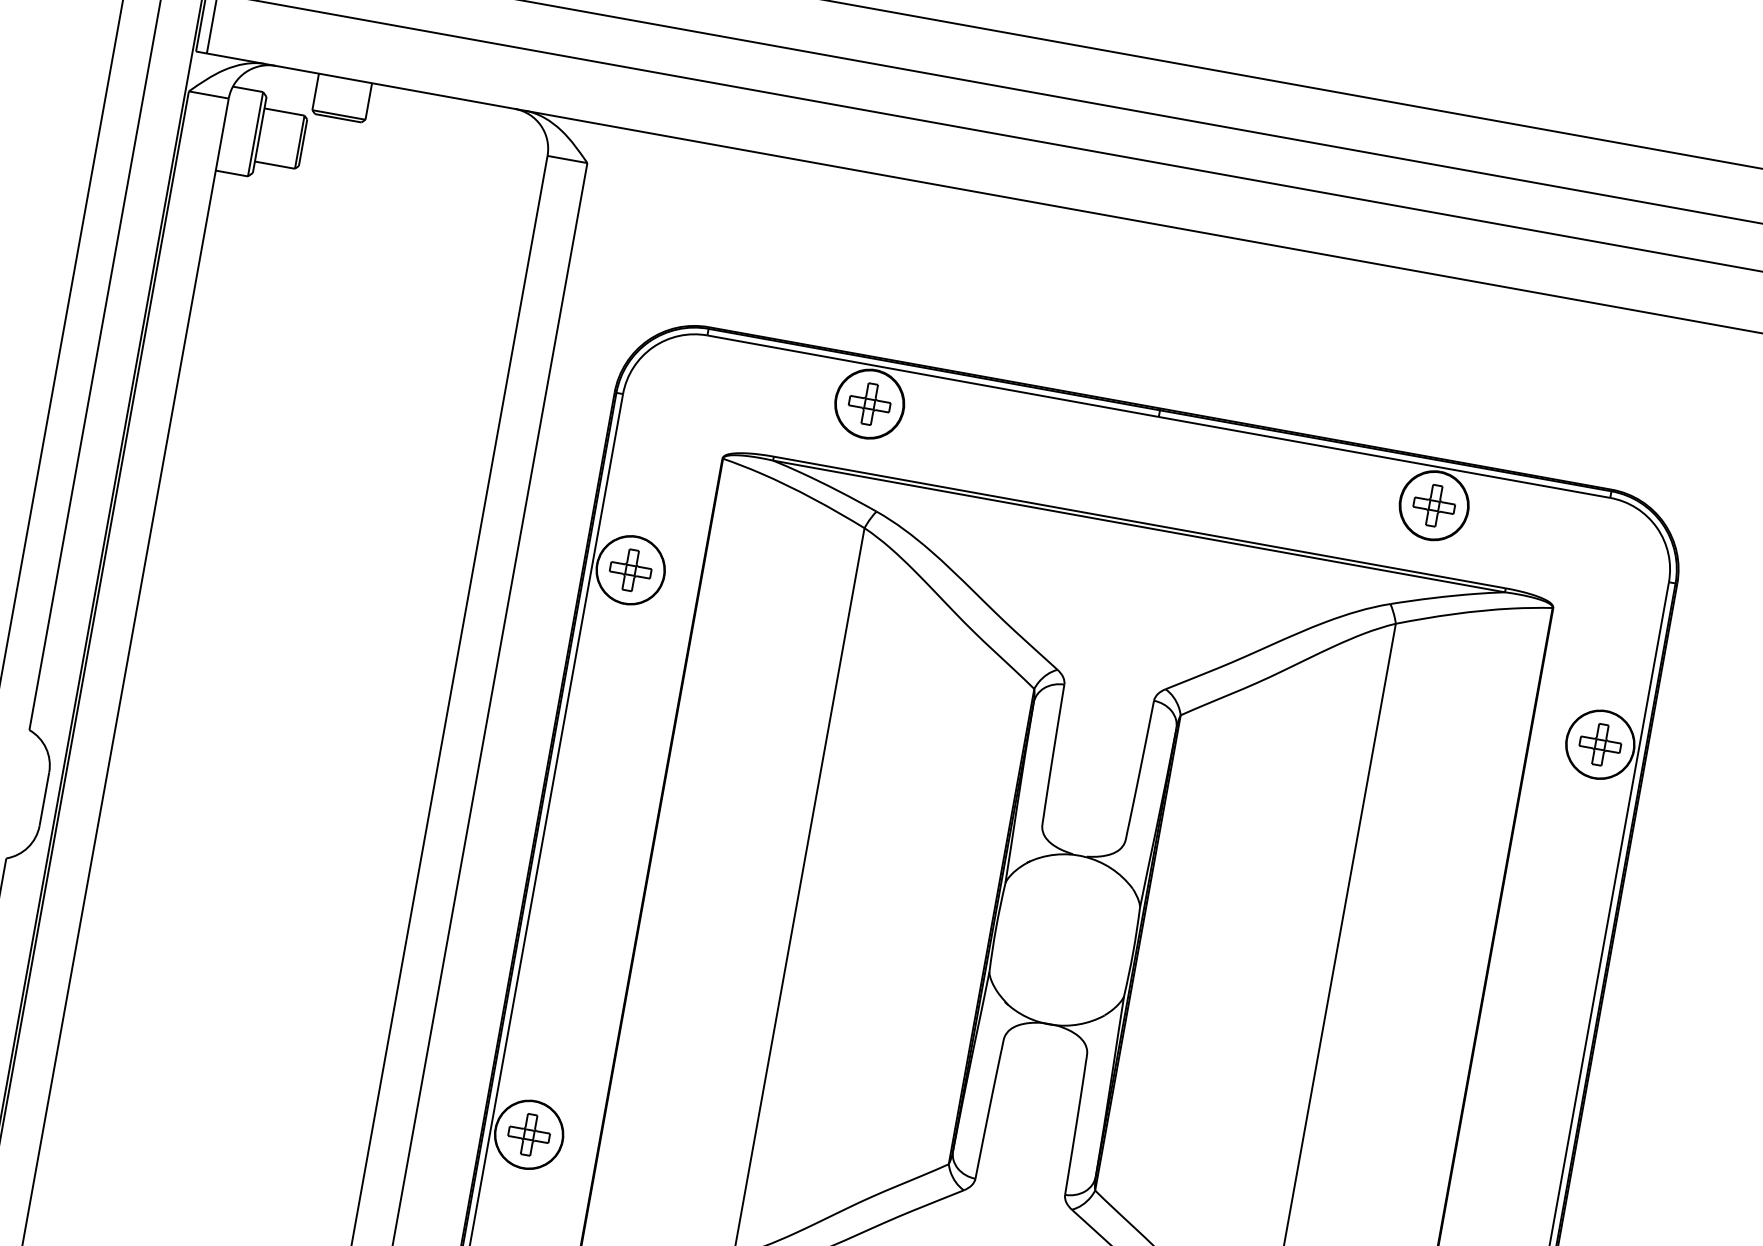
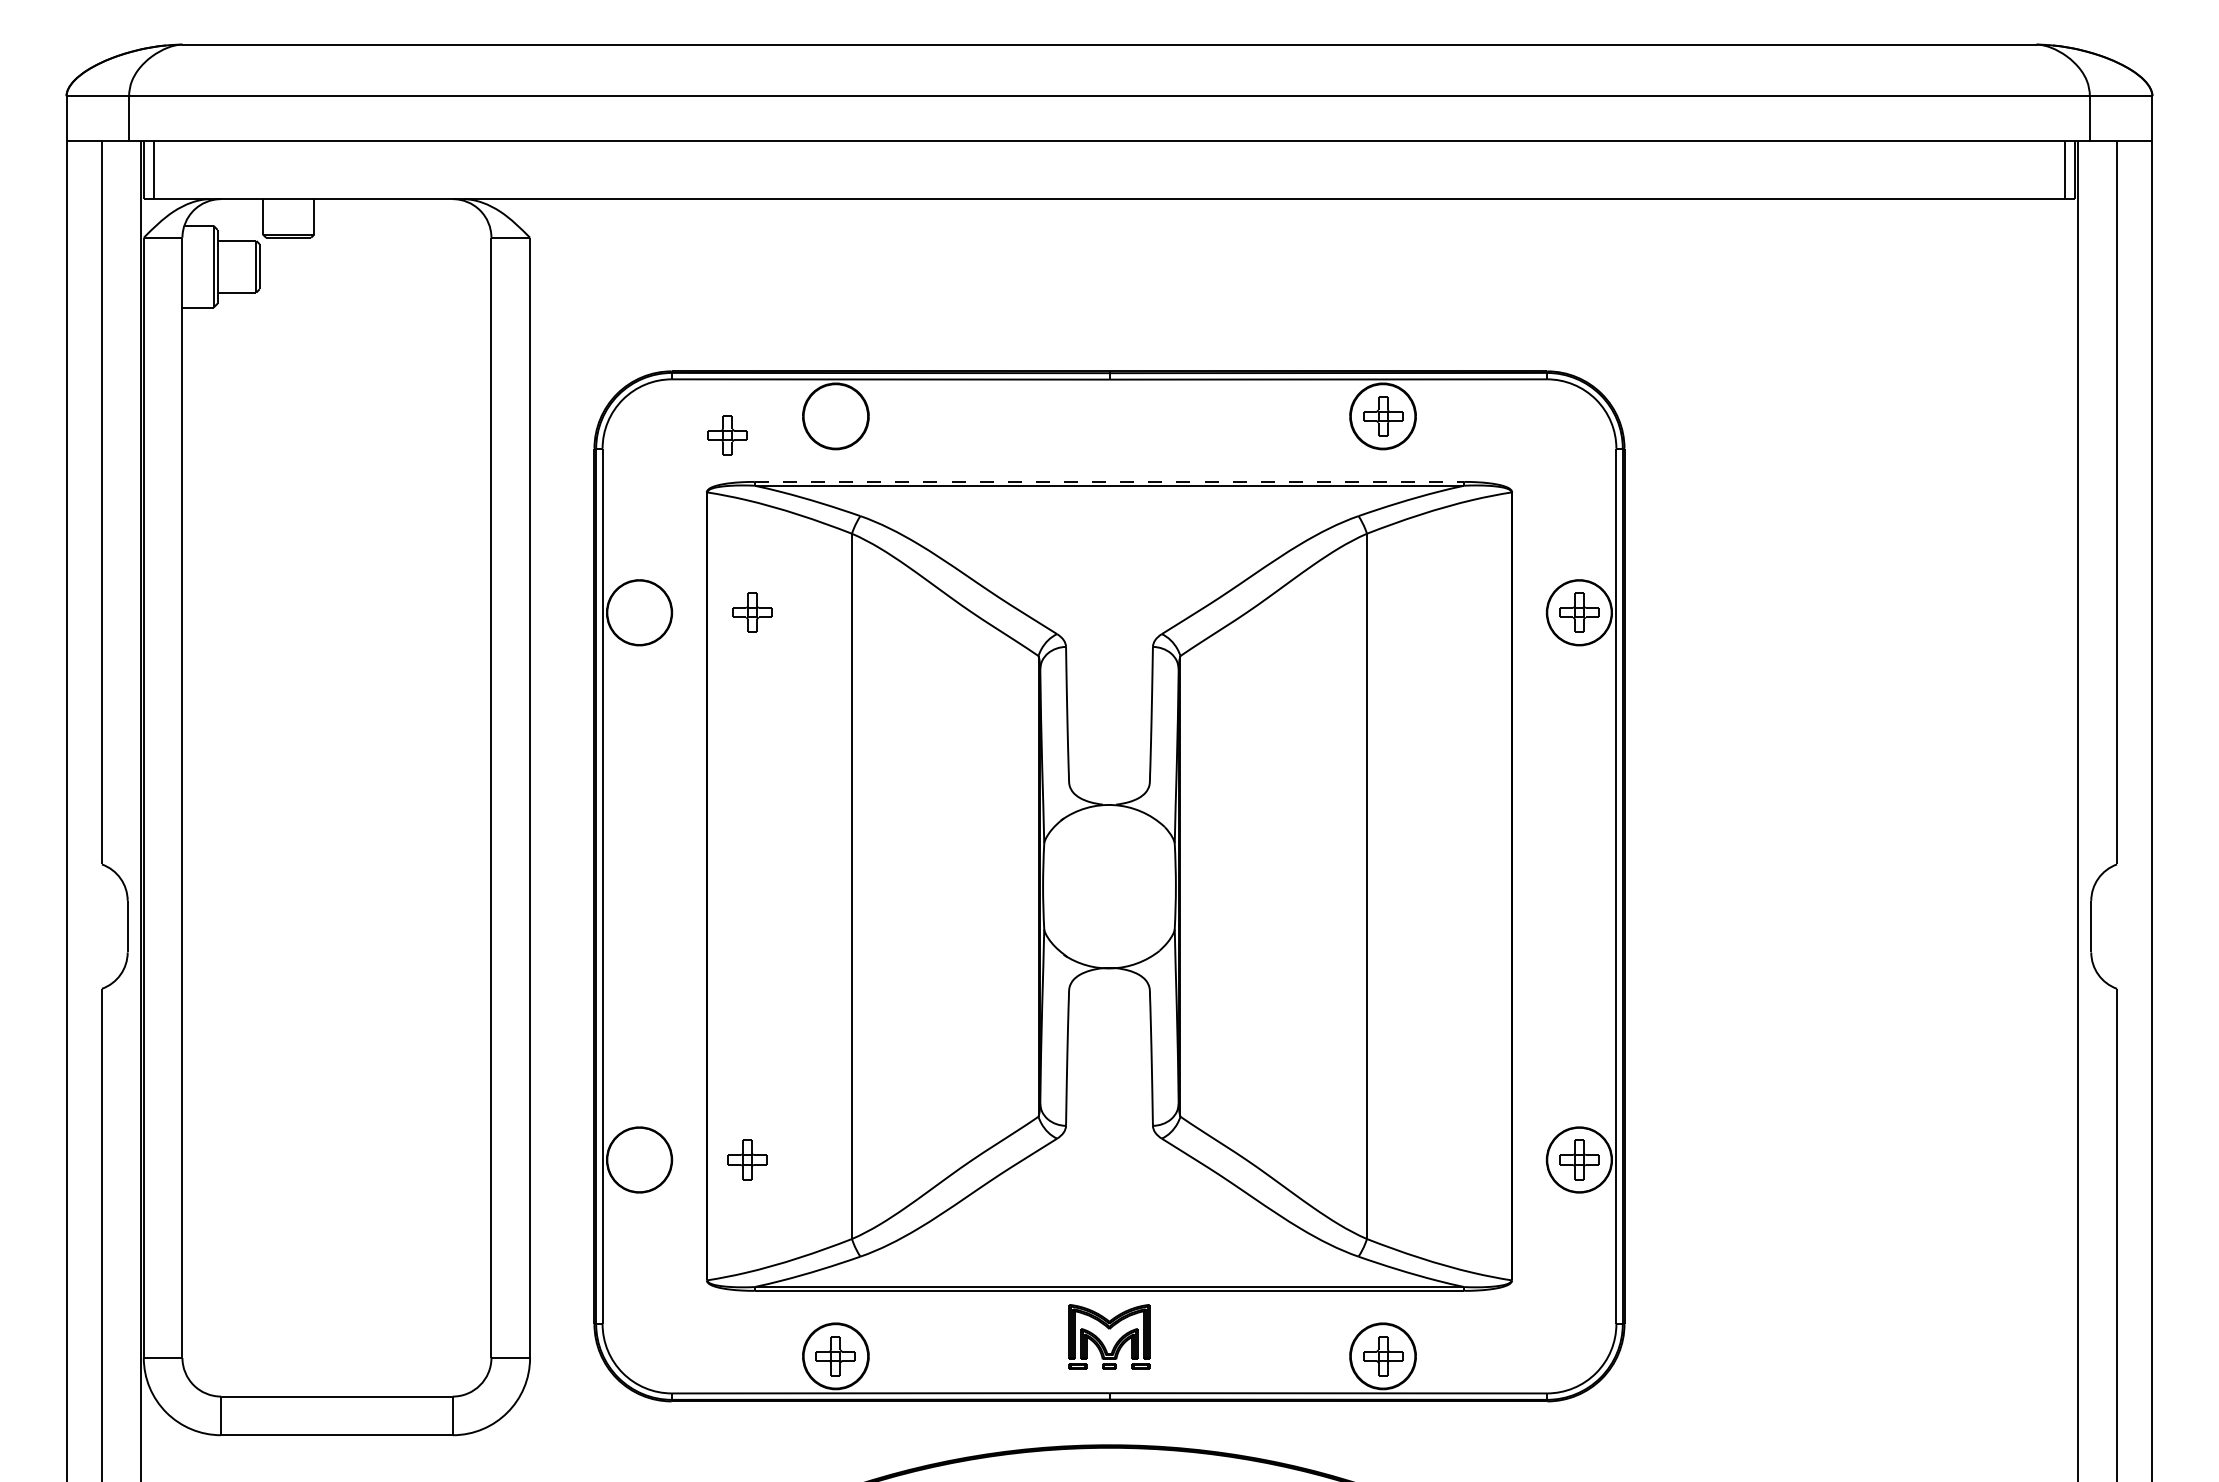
part: (869, 404) -> (727, 435), moved
line: (1139, 522) -> (1109, 481), solid -> dashed
part: (630, 569) -> (752, 612), moved
part: (529, 1134) -> (747, 1159), moved

